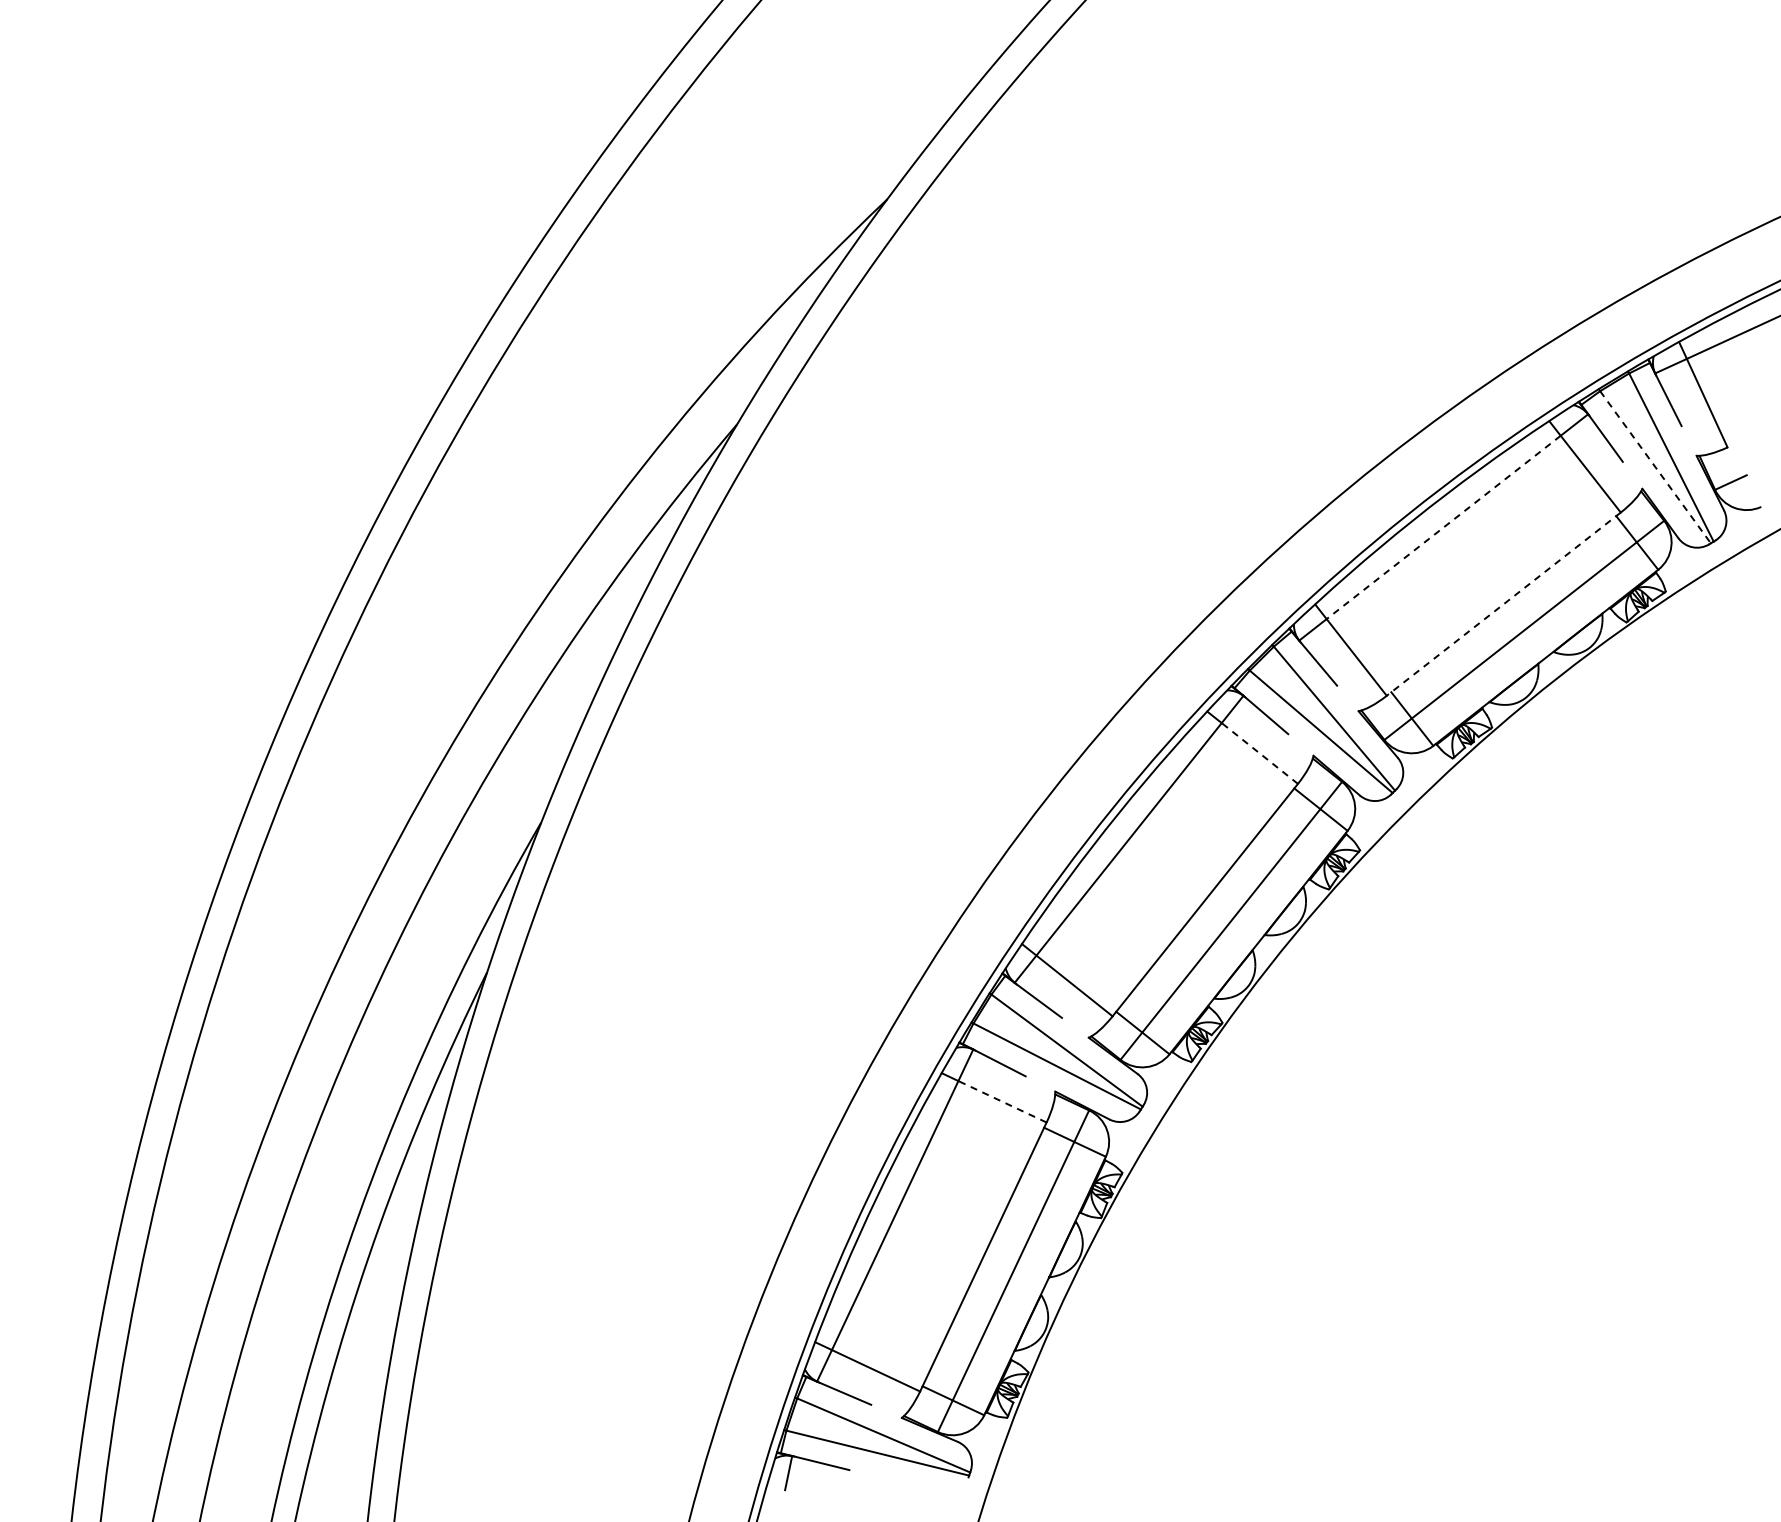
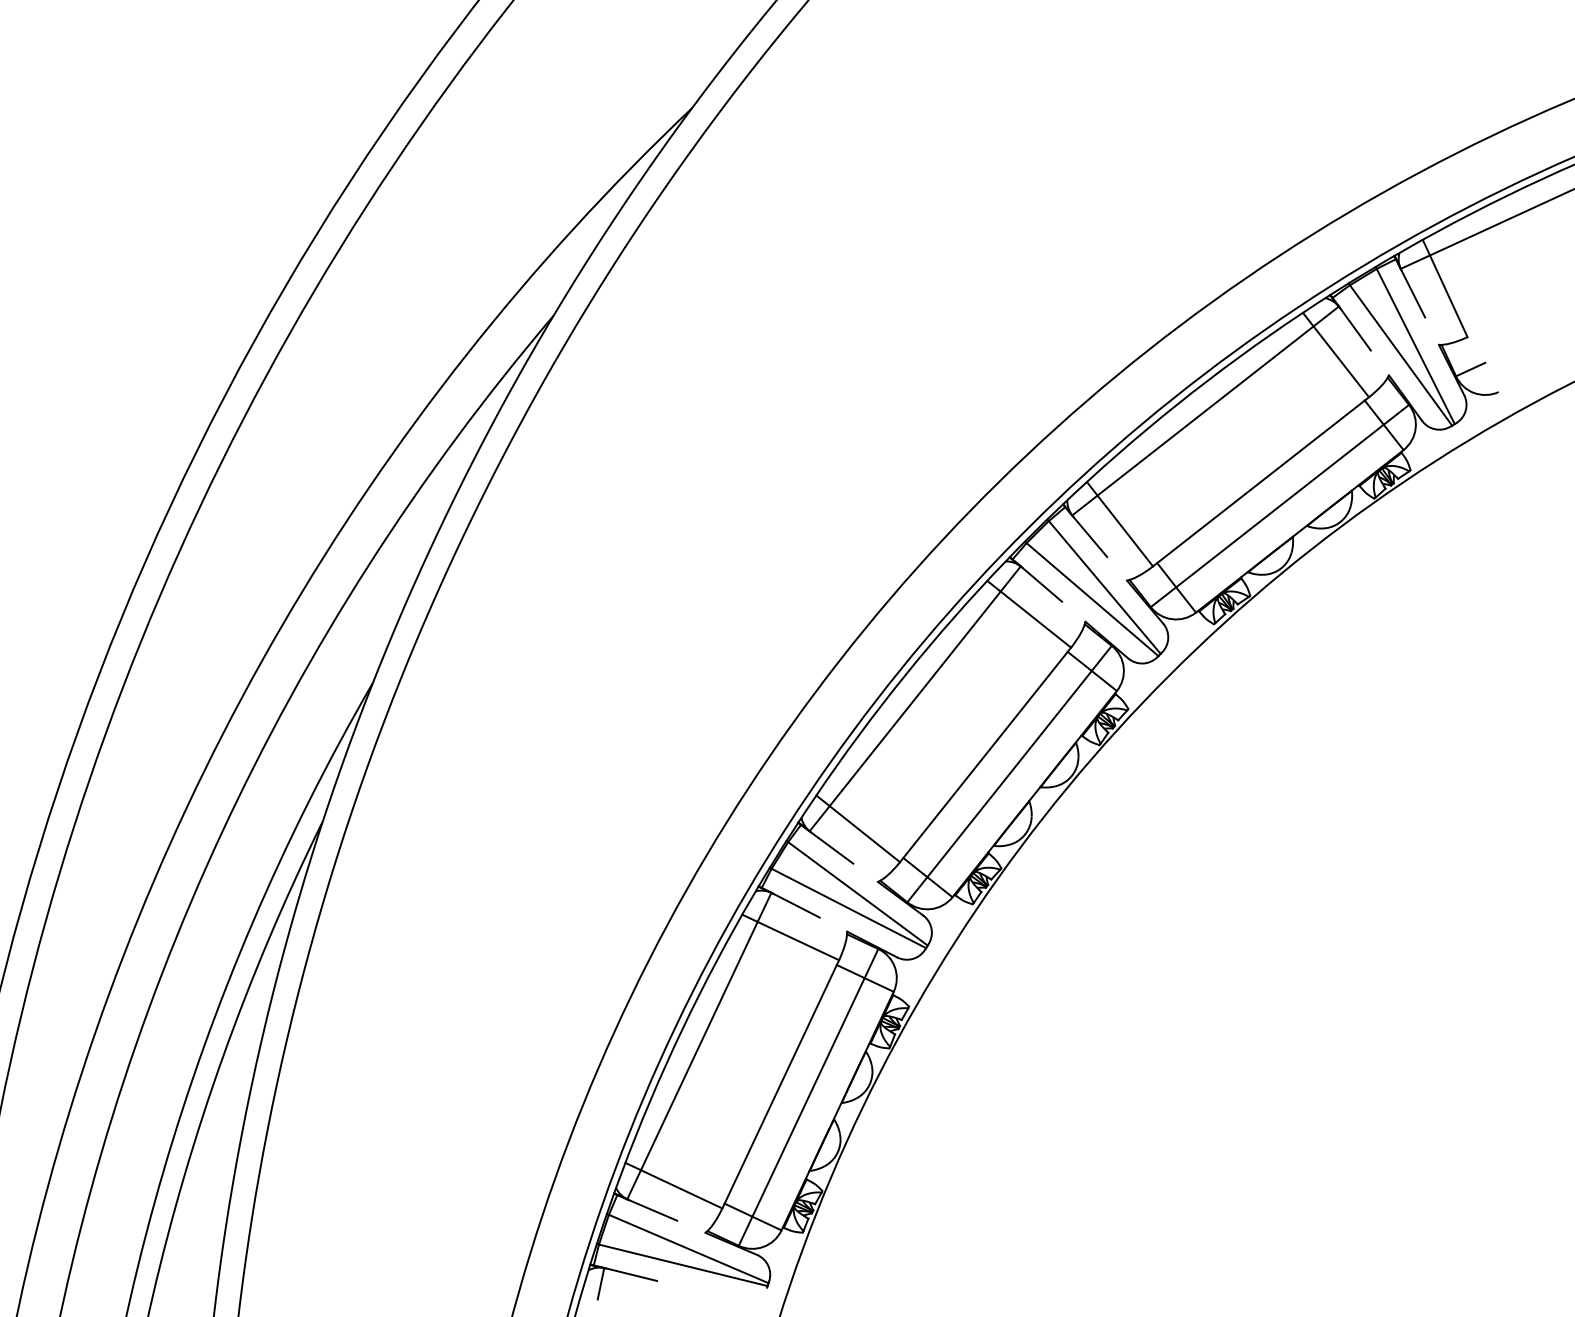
line: (1655, 467) -> (1401, 355), dashed -> solid
line: (1443, 527) -> (1205, 411), dashed -> solid
line: (1503, 604) -> (1260, 482), dashed -> solid
line: (1259, 753) -> (1035, 619), dashed -> solid
line: (1002, 1101) -> (798, 940), dashed -> solid

